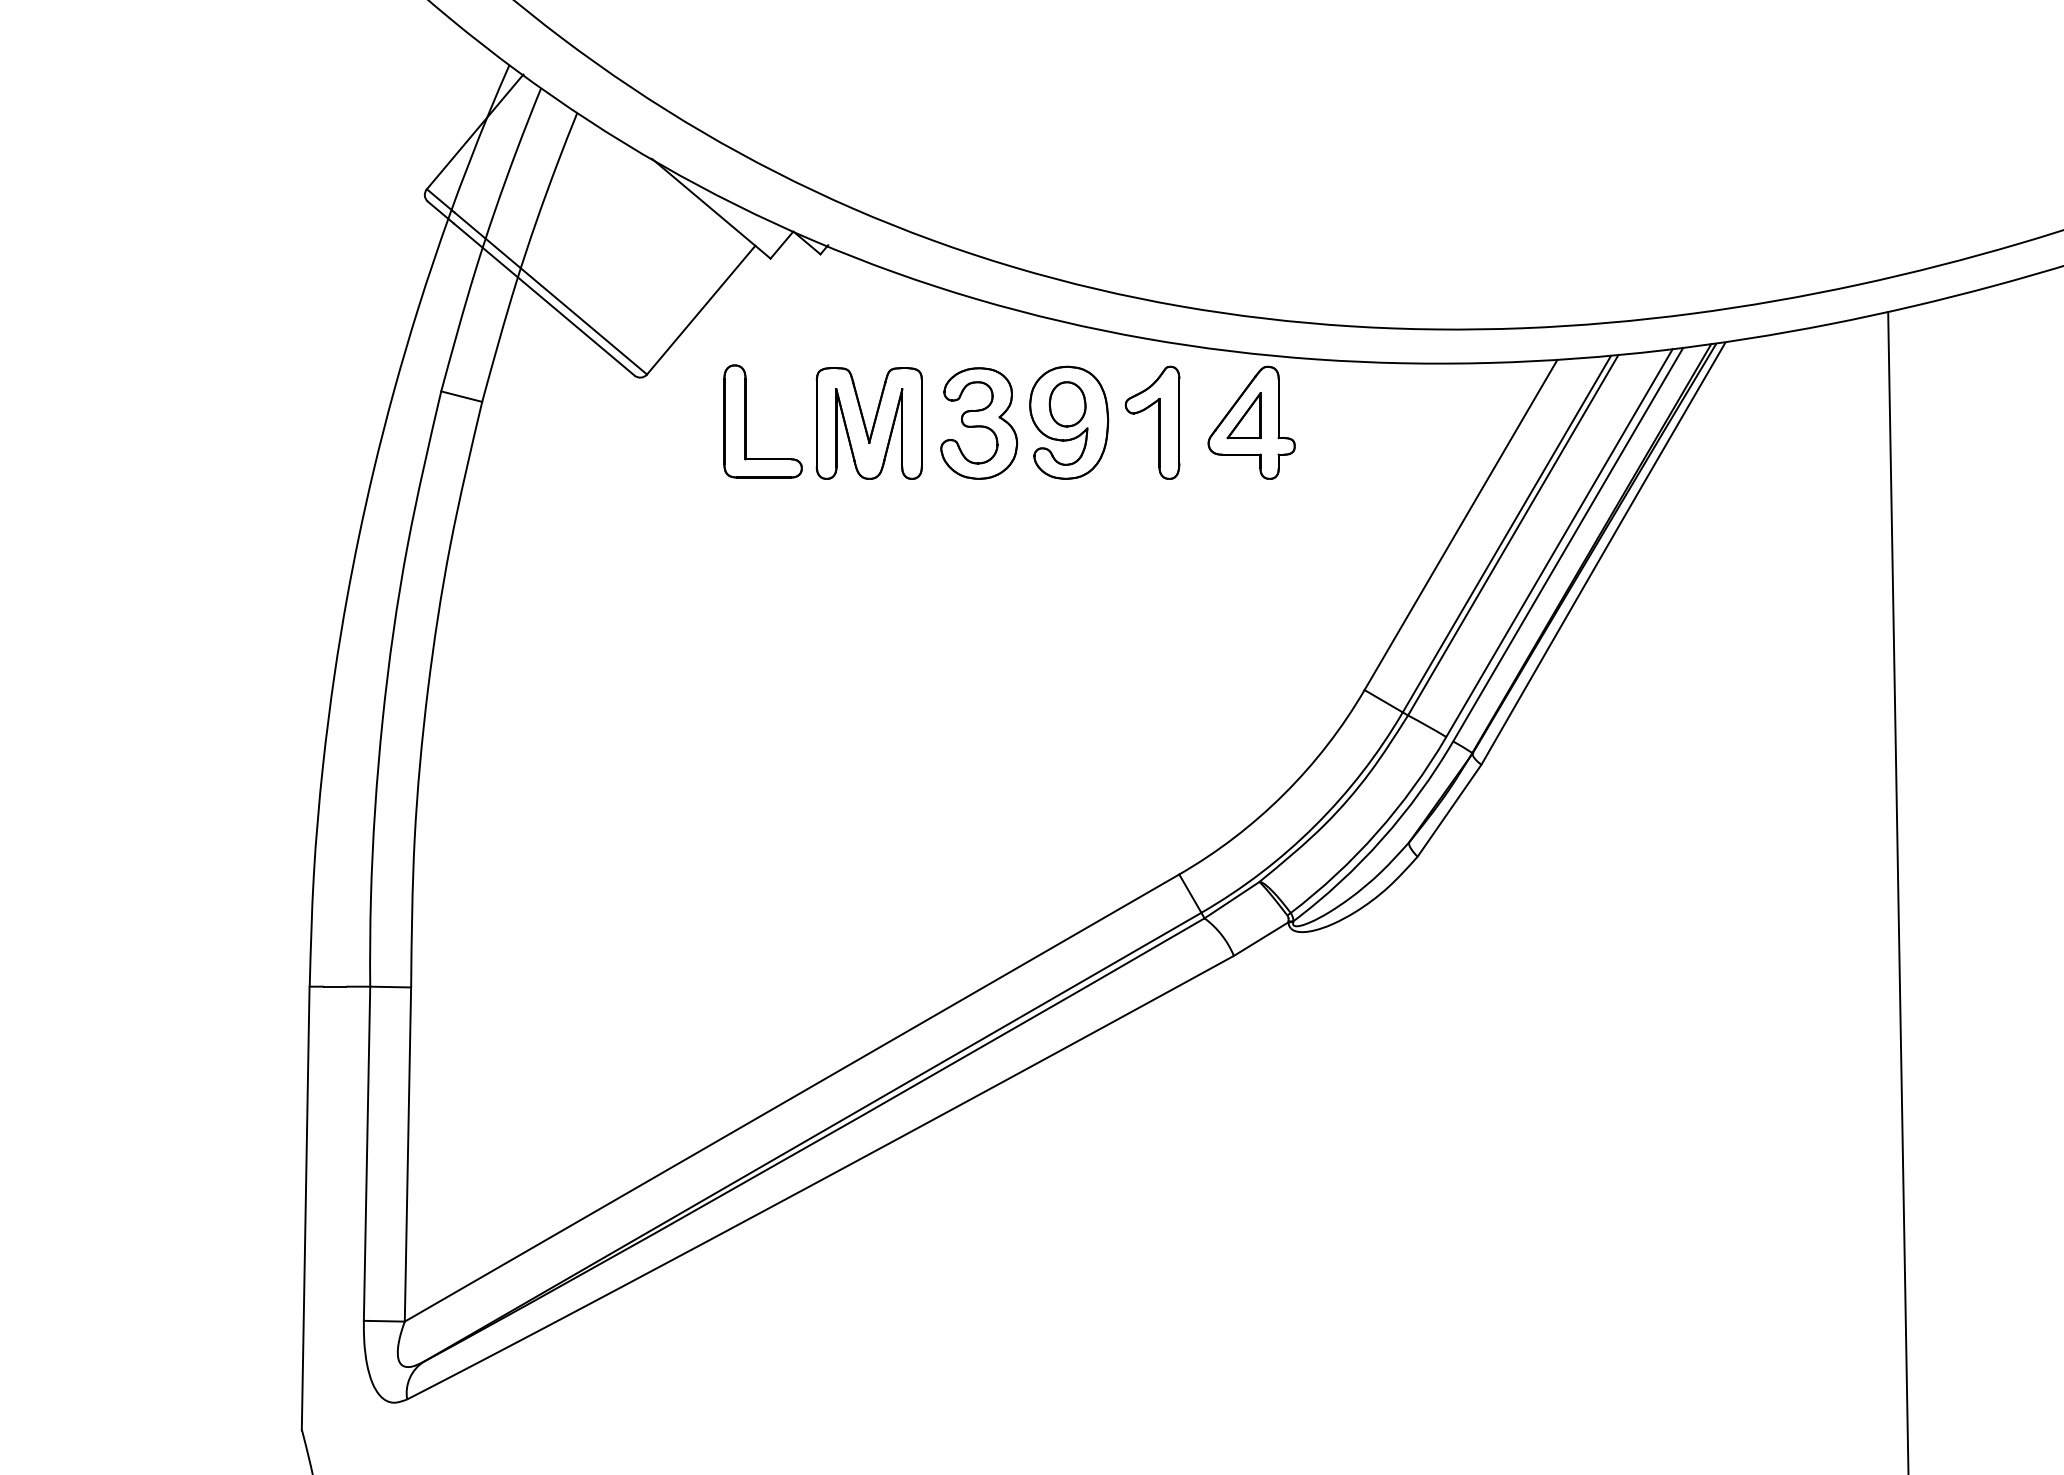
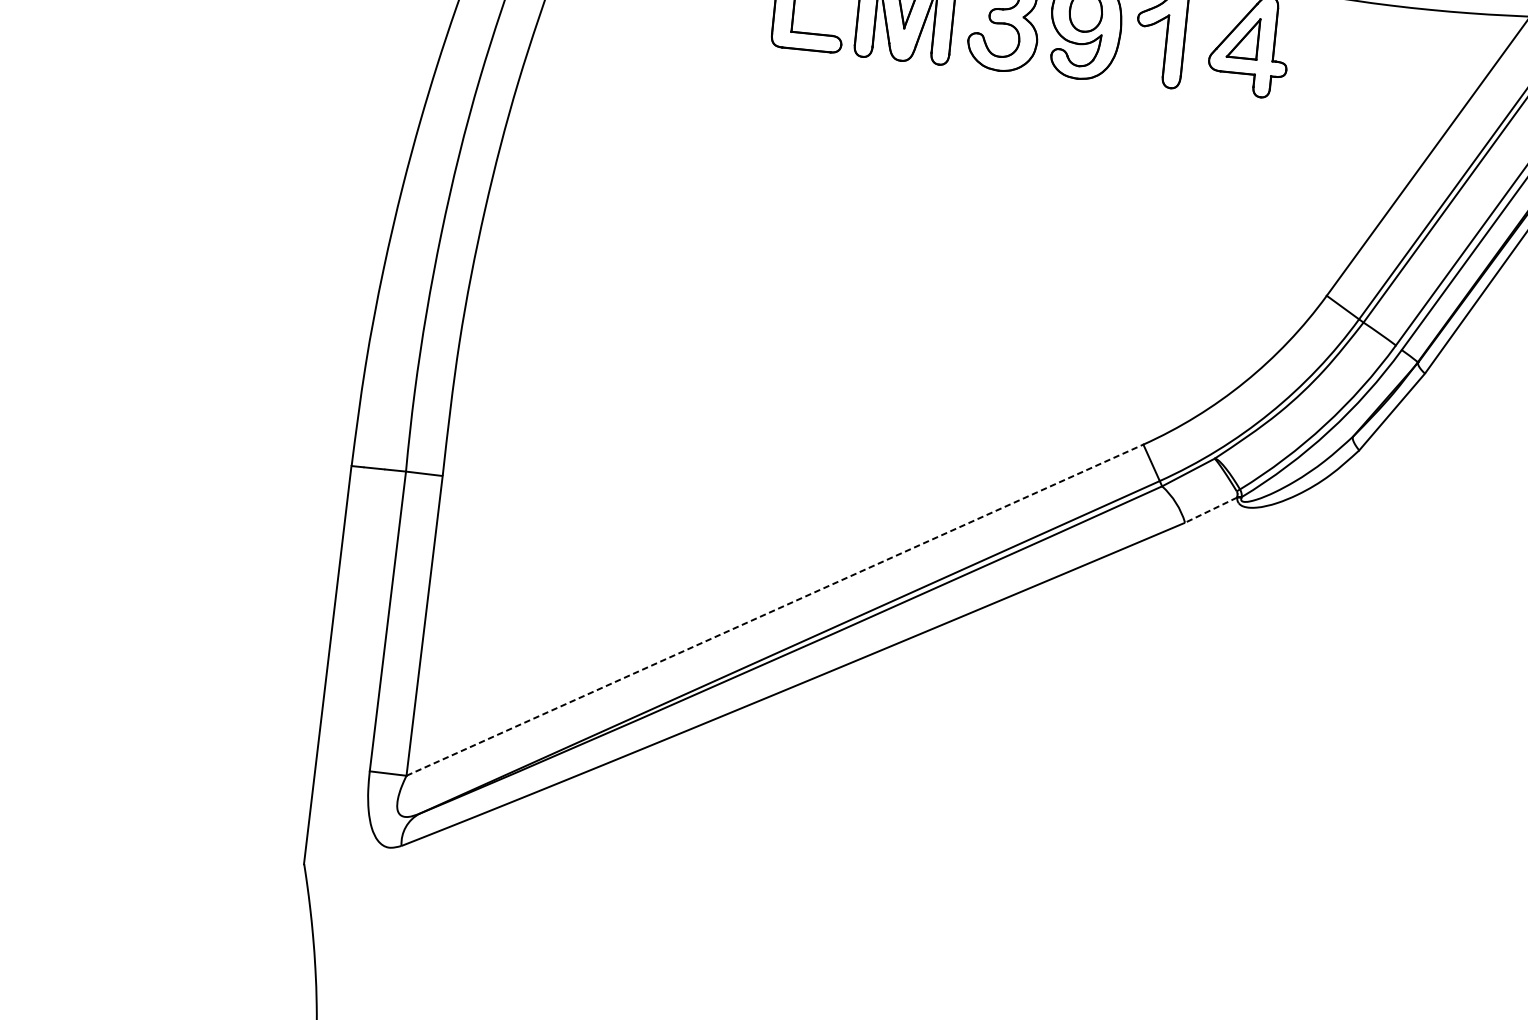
line: (1260, 939) -> (1210, 510), solid -> dashed
line: (792, 1097) -> (775, 609), solid -> dashed

